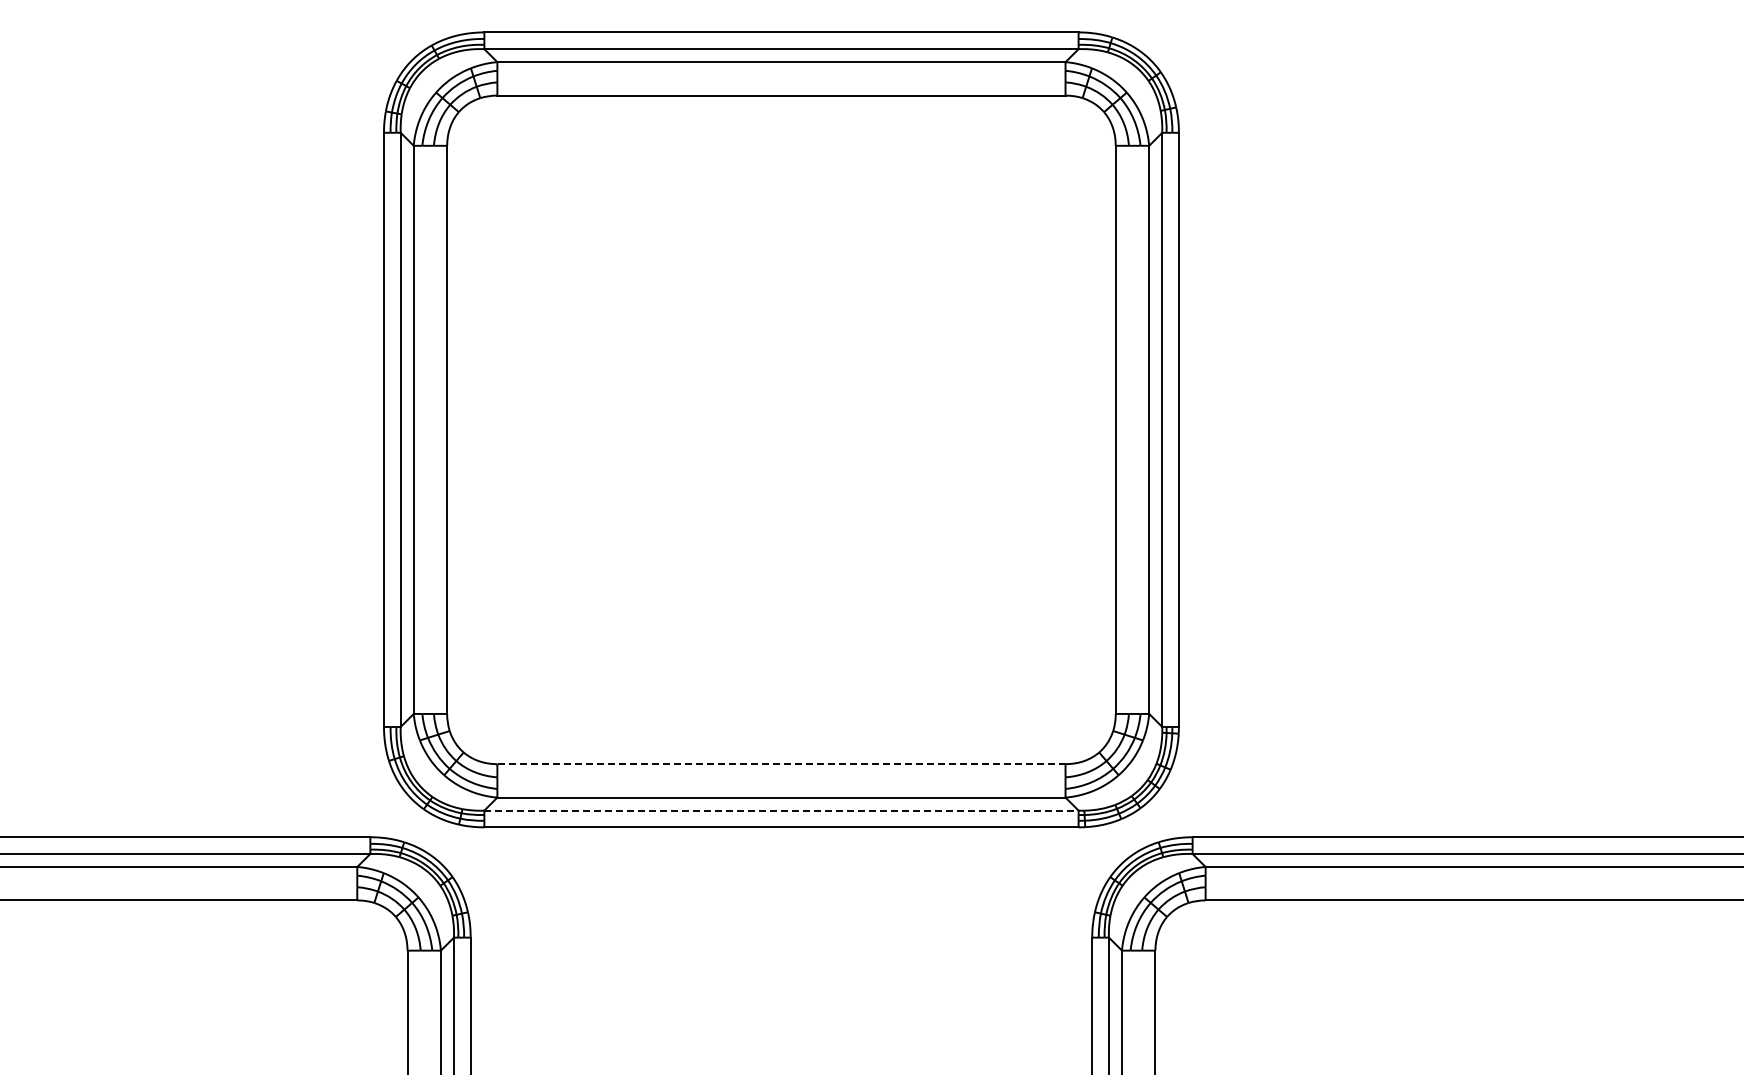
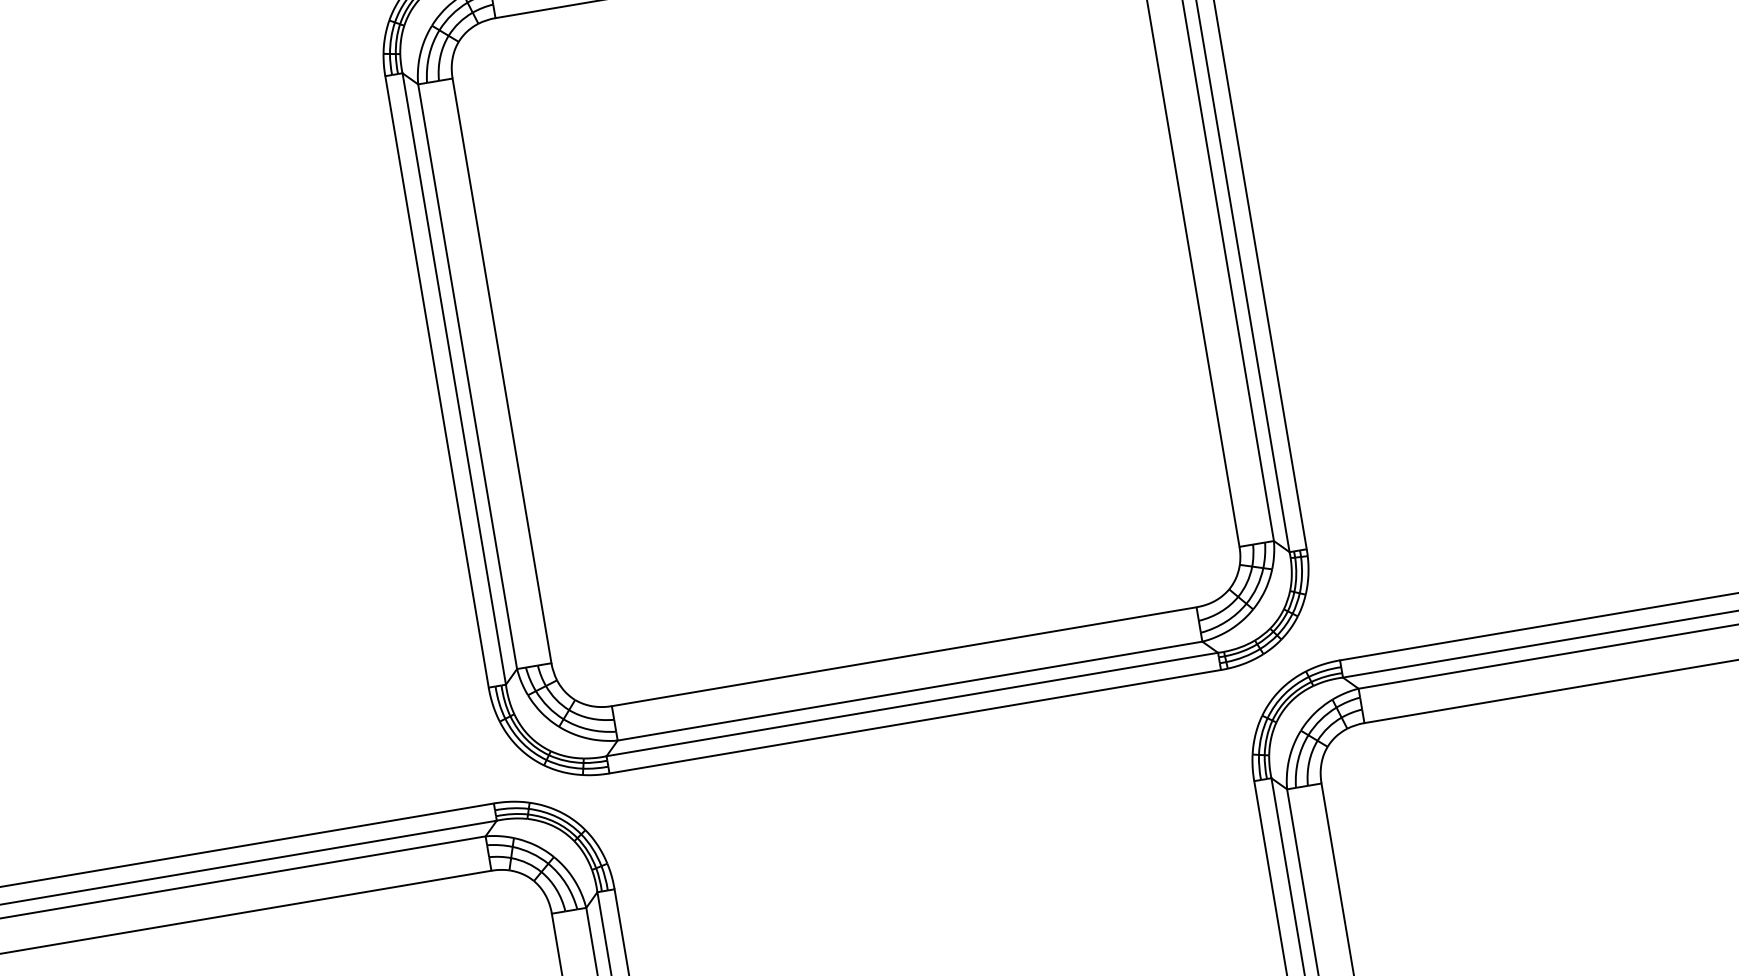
line: (780, 764) -> (903, 657), dashed -> solid
line: (781, 810) -> (912, 704), dashed -> solid

